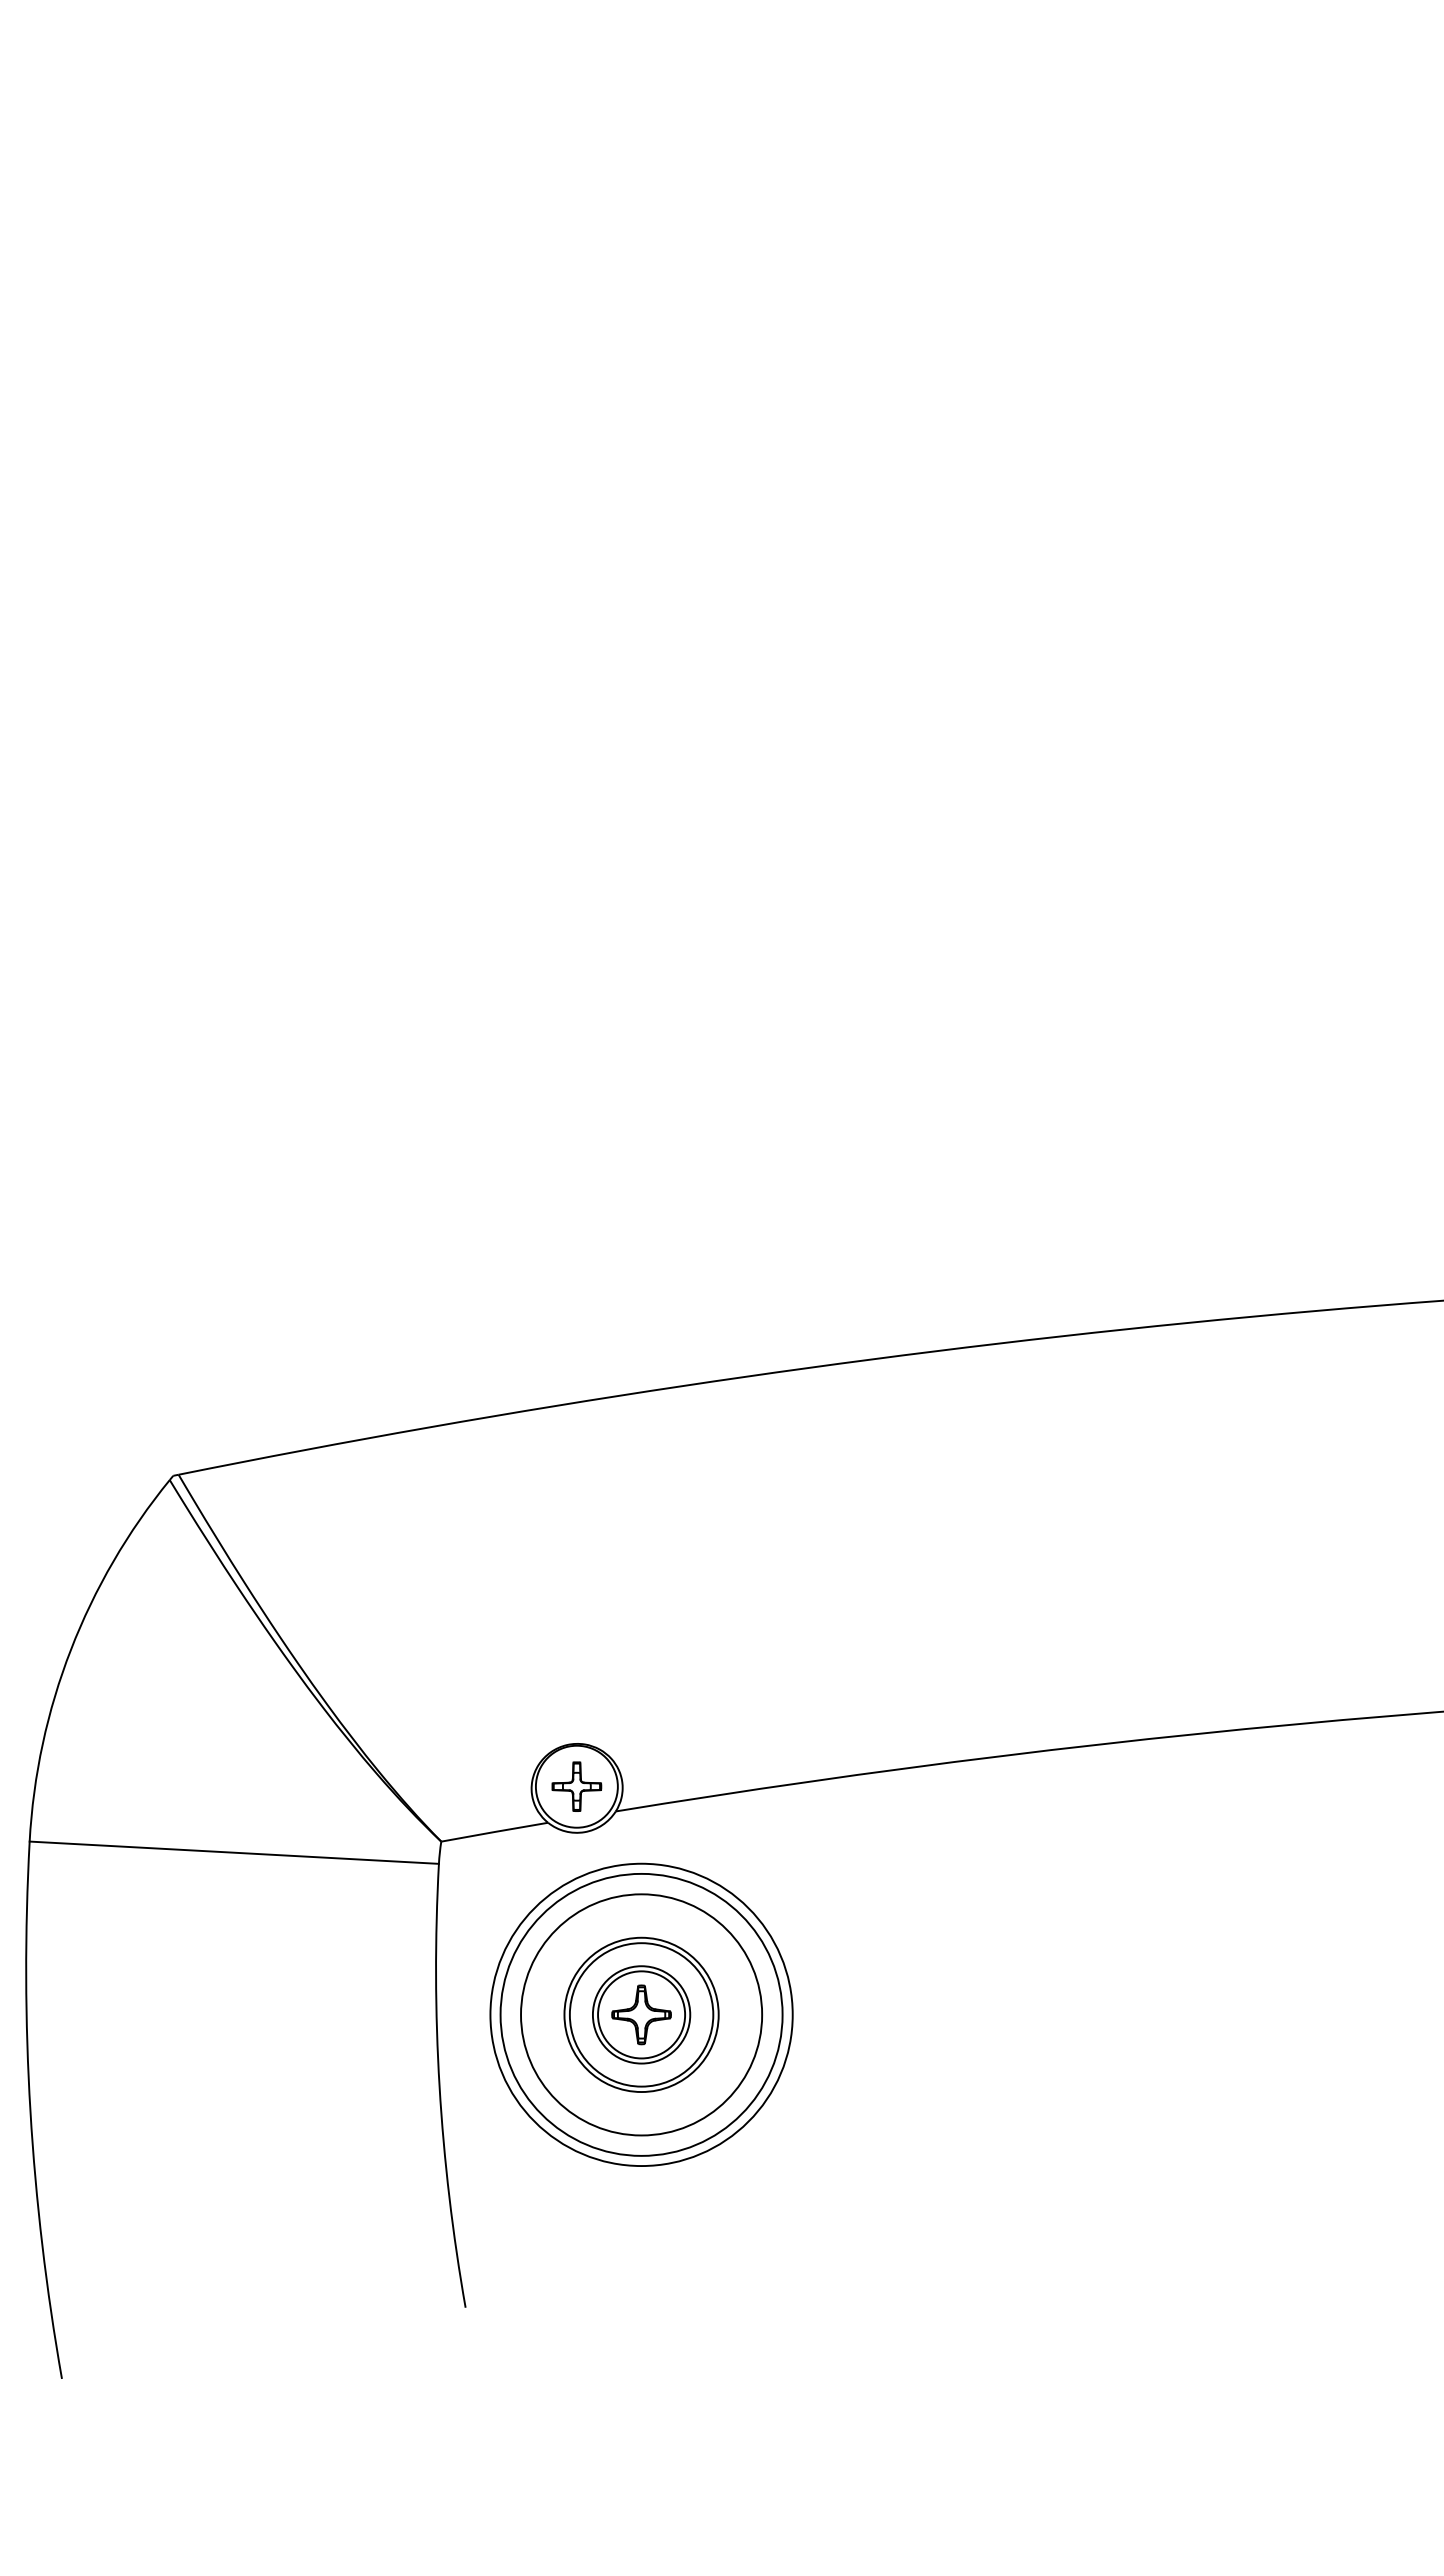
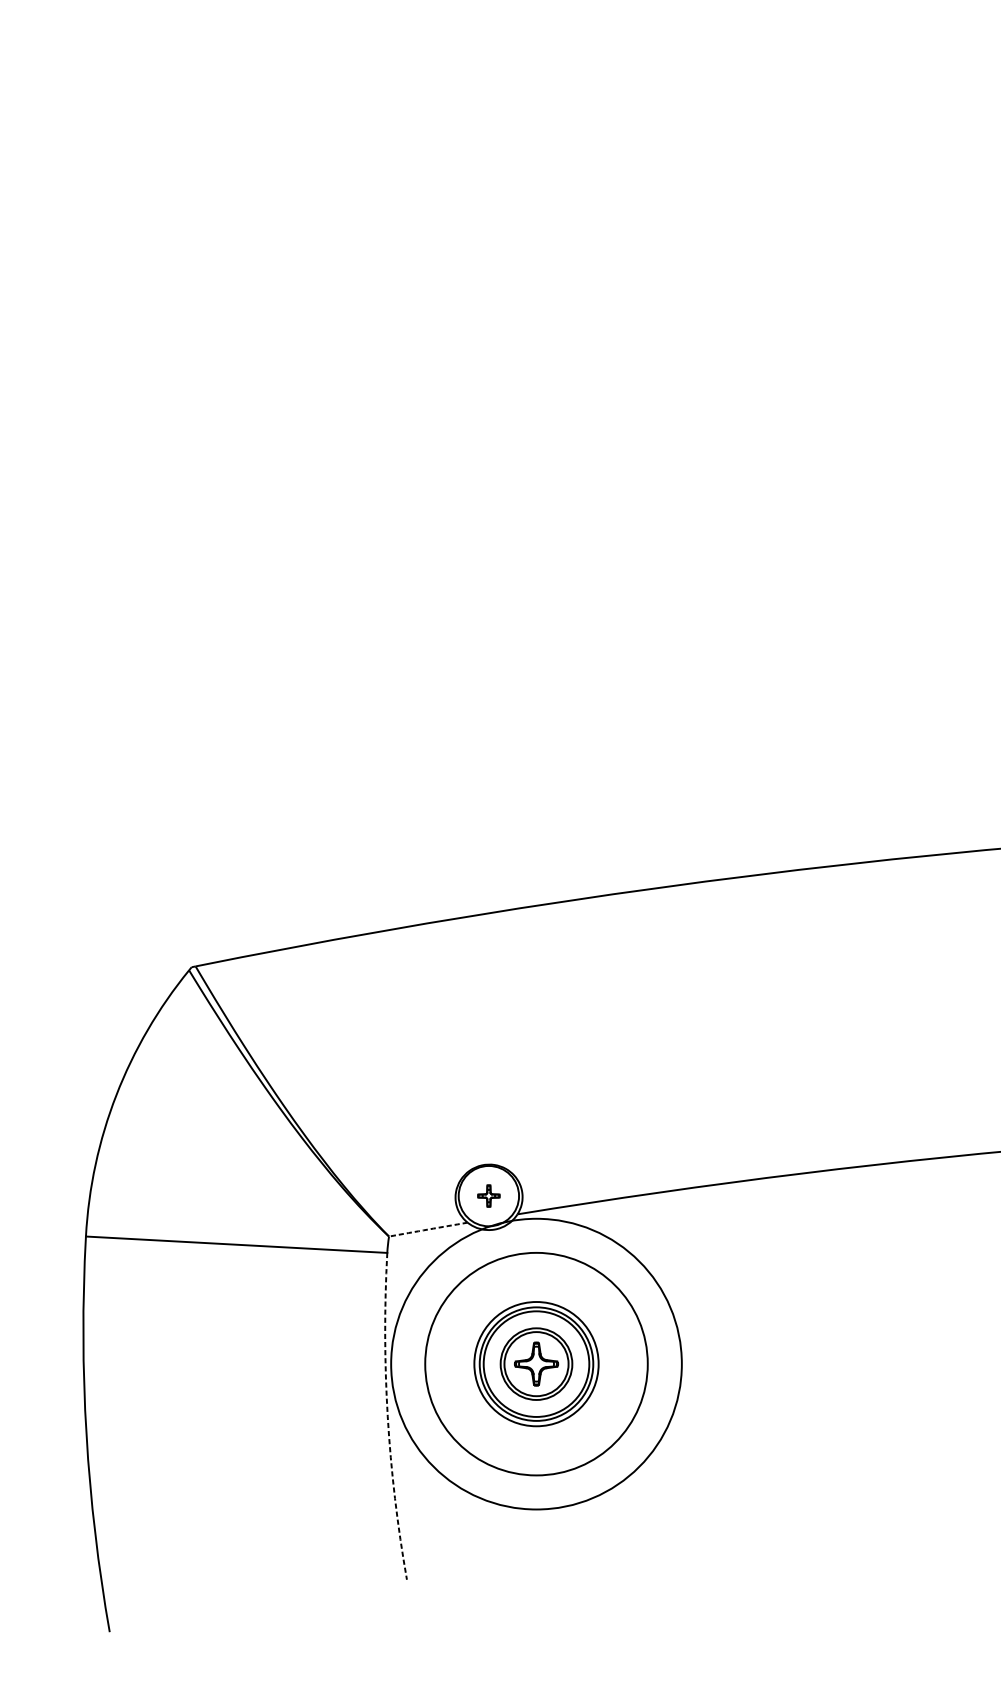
part: (576, 1786) -> (488, 1195), size x0.6
arc: (494, 1832) -> (428, 1229), solid -> dashed
circle: (641, 2014) -> (536, 1363), size x0.7
circle: (641, 2014) -> (536, 1363), size x1.4
arc: (439, 2086) -> (387, 1416), solid -> dashed

